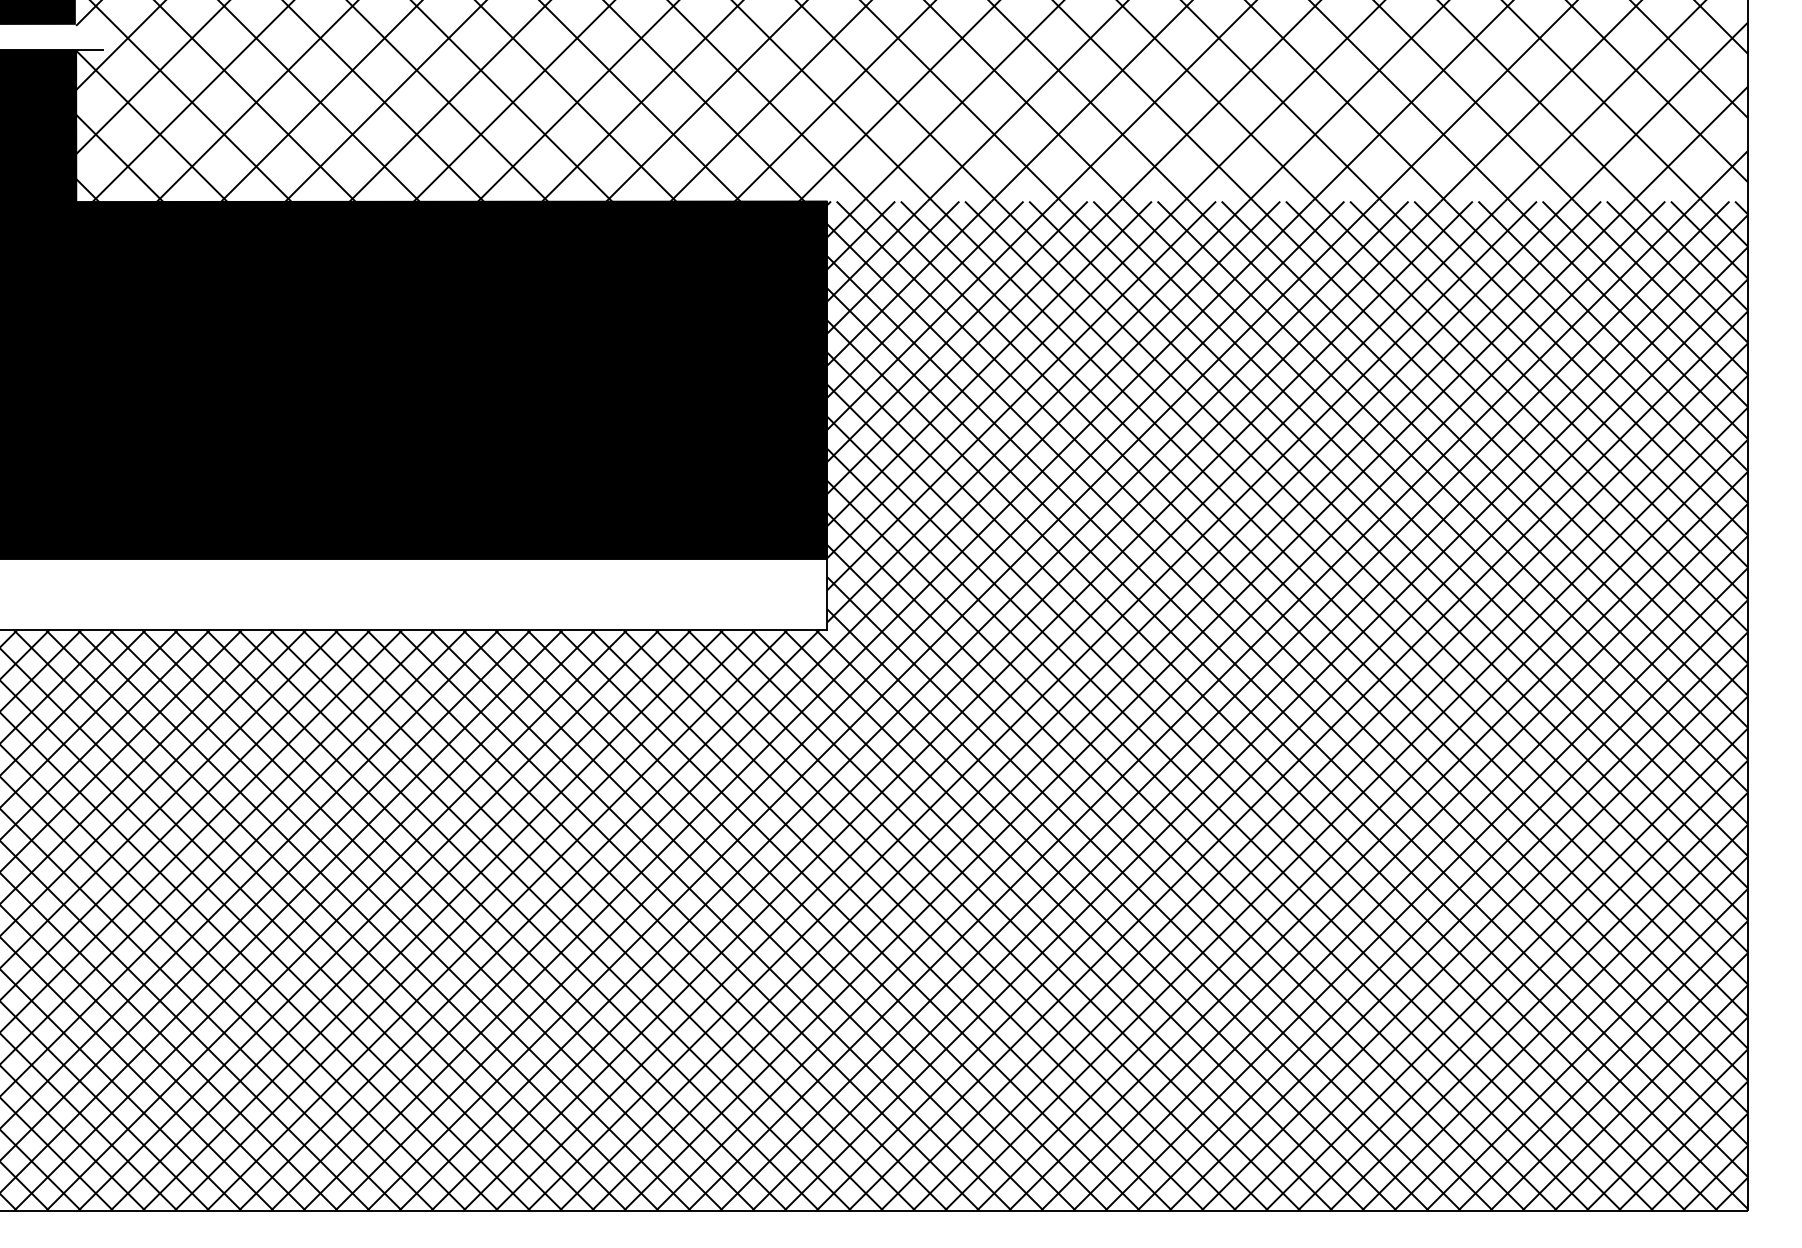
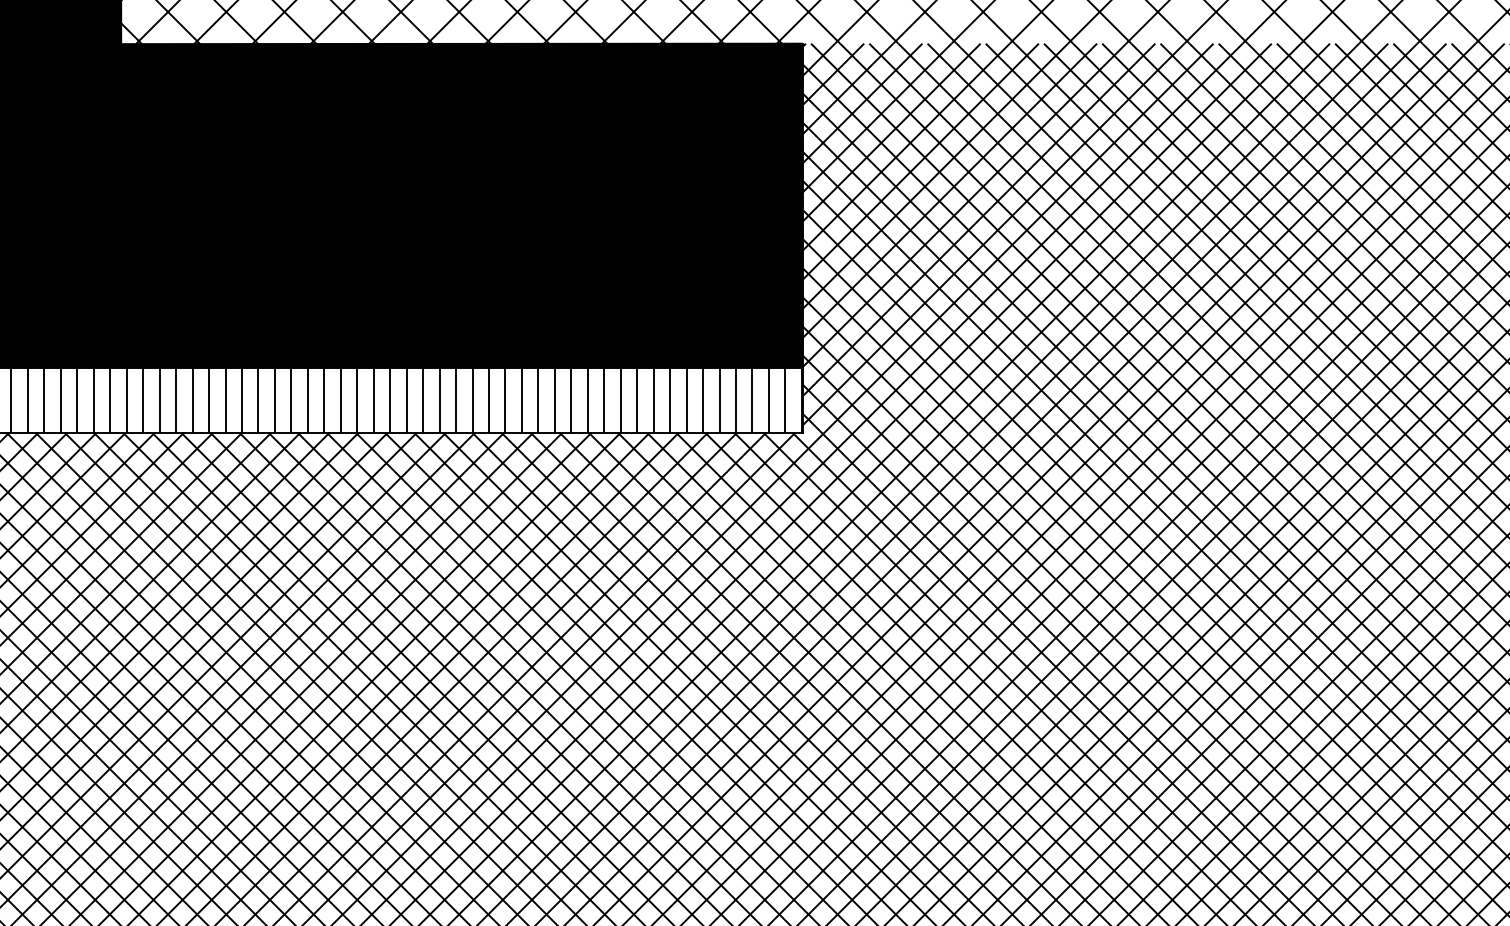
hatch: (417, 594) -> (430, 400), added

